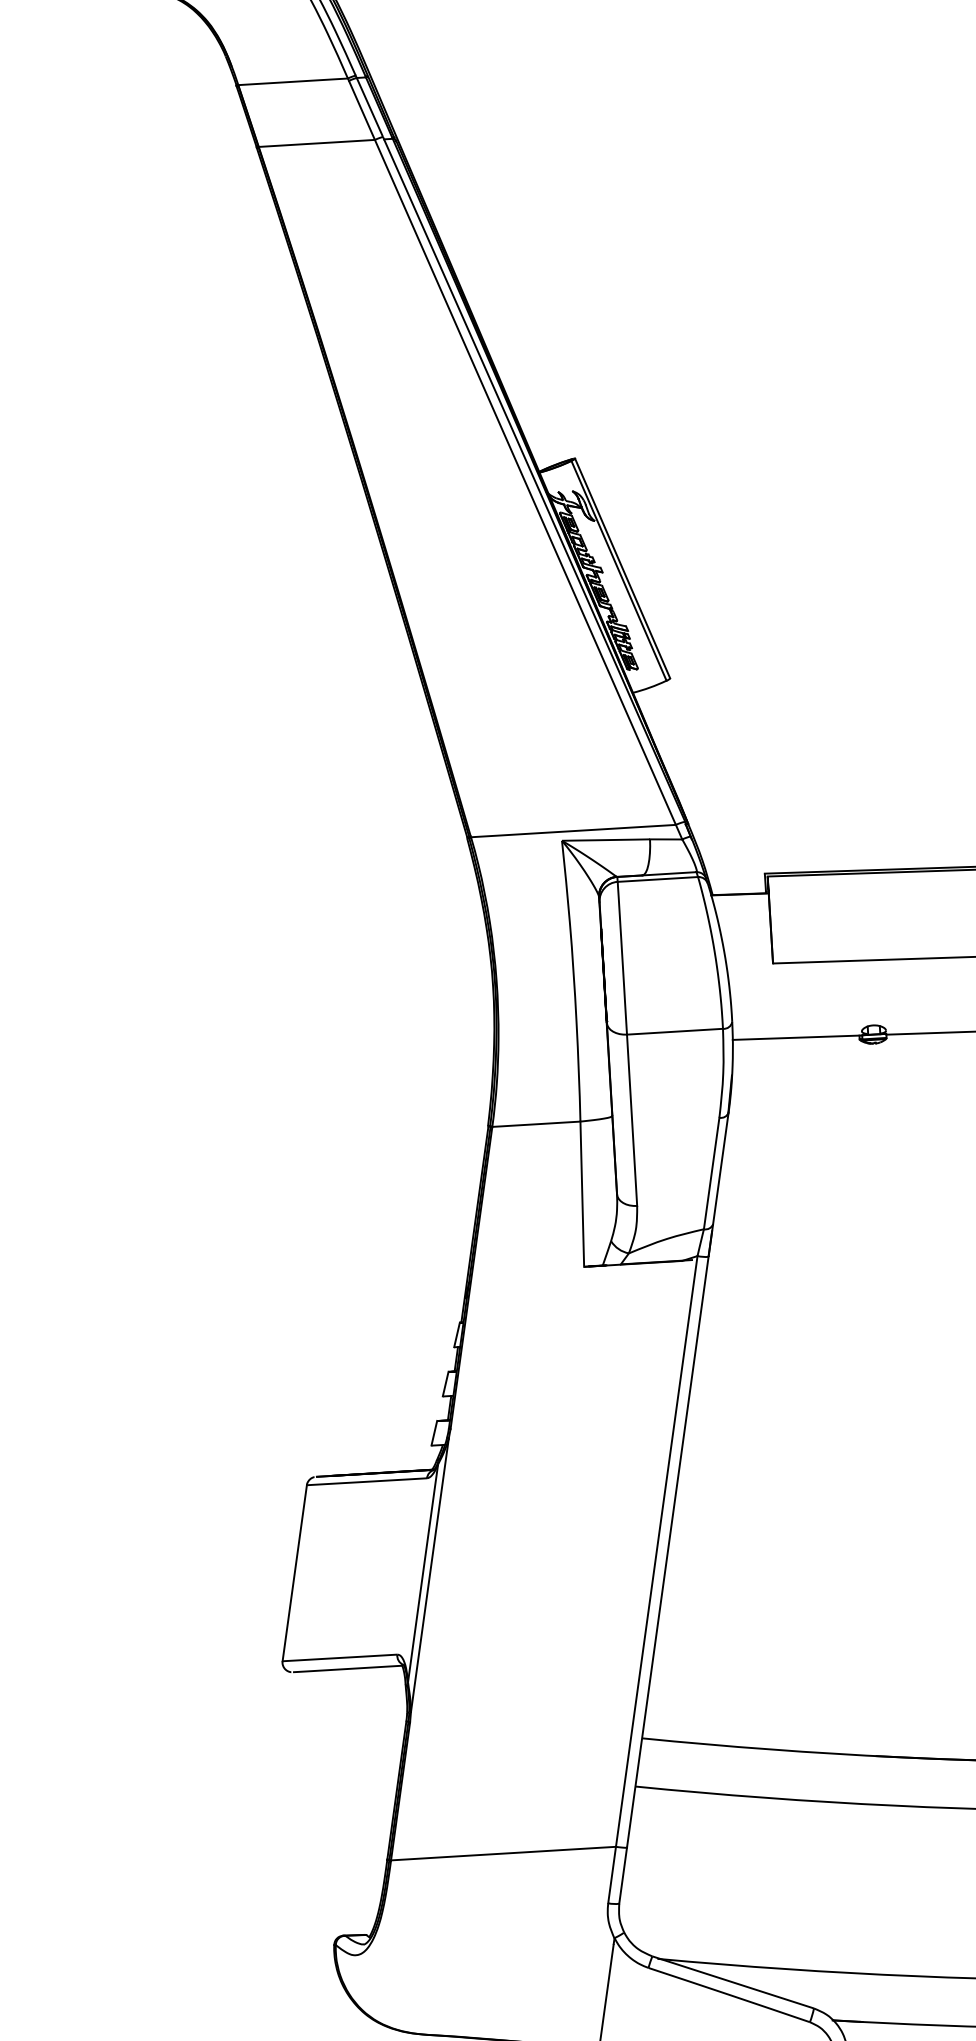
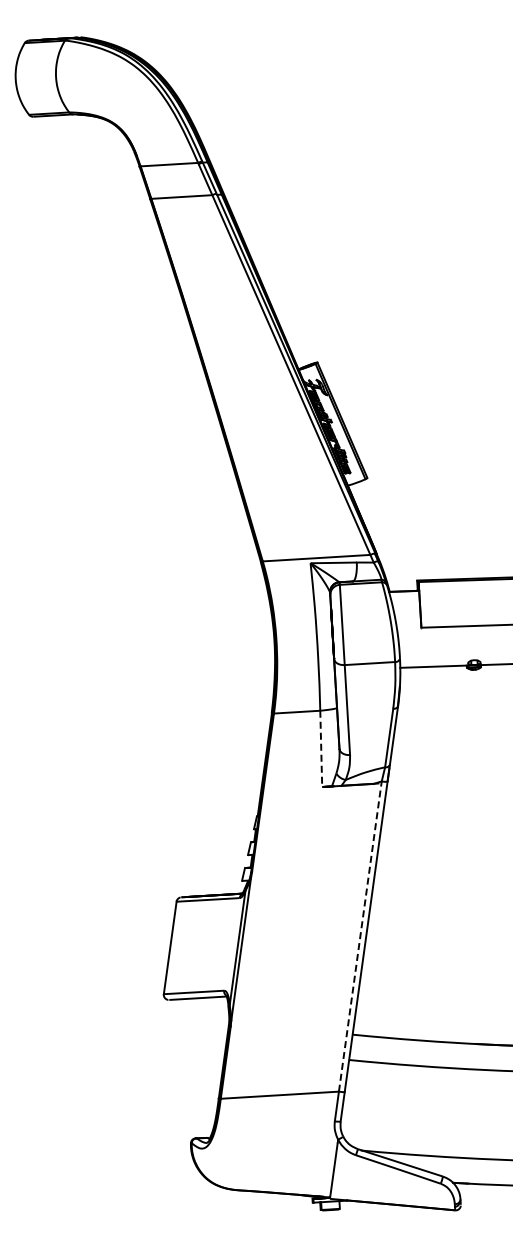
line: (582, 1195) -> (321, 749), solid -> dashed
line: (657, 1551) -> (360, 936), solid -> dashed

